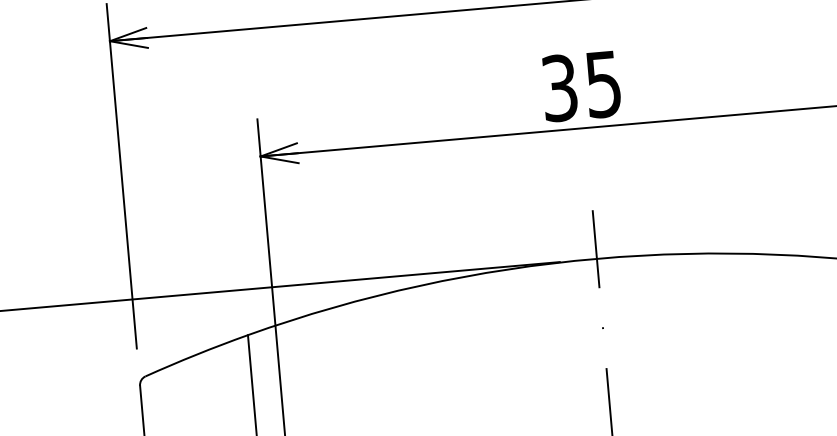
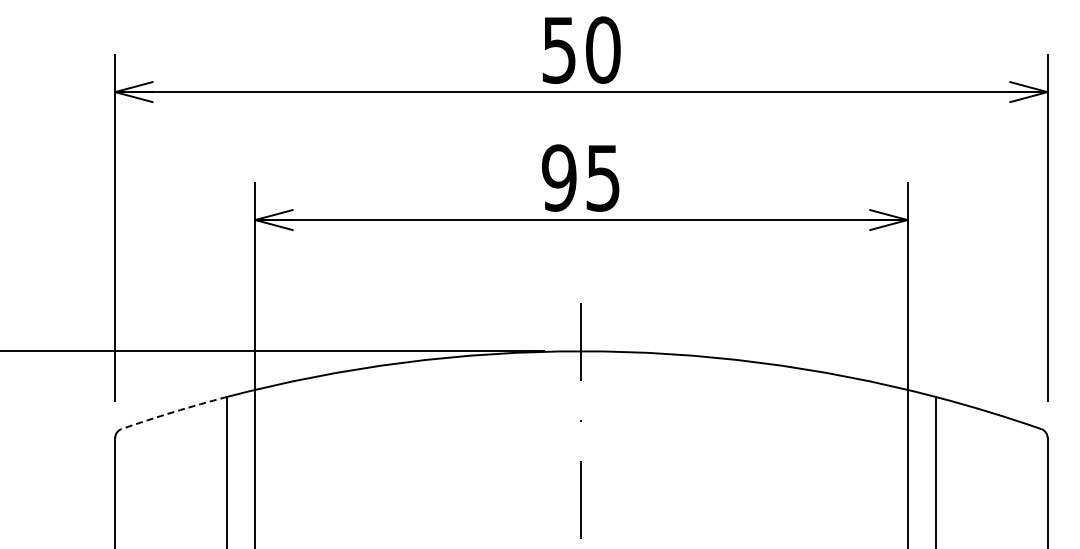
text: (558, 87) -> (558, 177), 35 -> 95
arc: (196, 354) -> (174, 411), solid -> dashed

